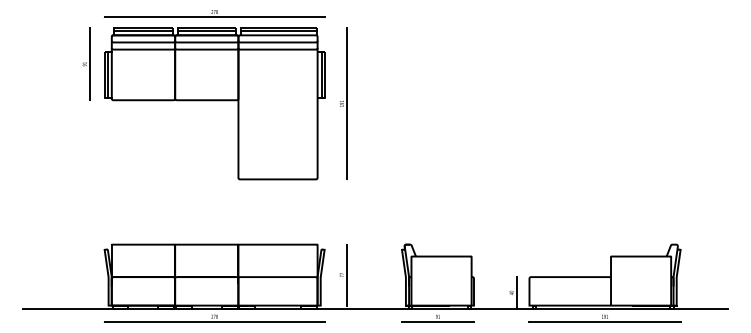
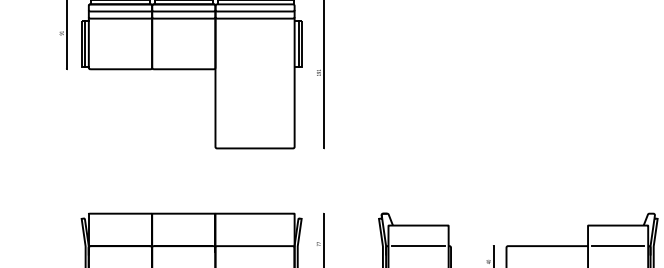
line: (441, 277) -> (418, 246), added
line: (640, 277) -> (617, 246), added

